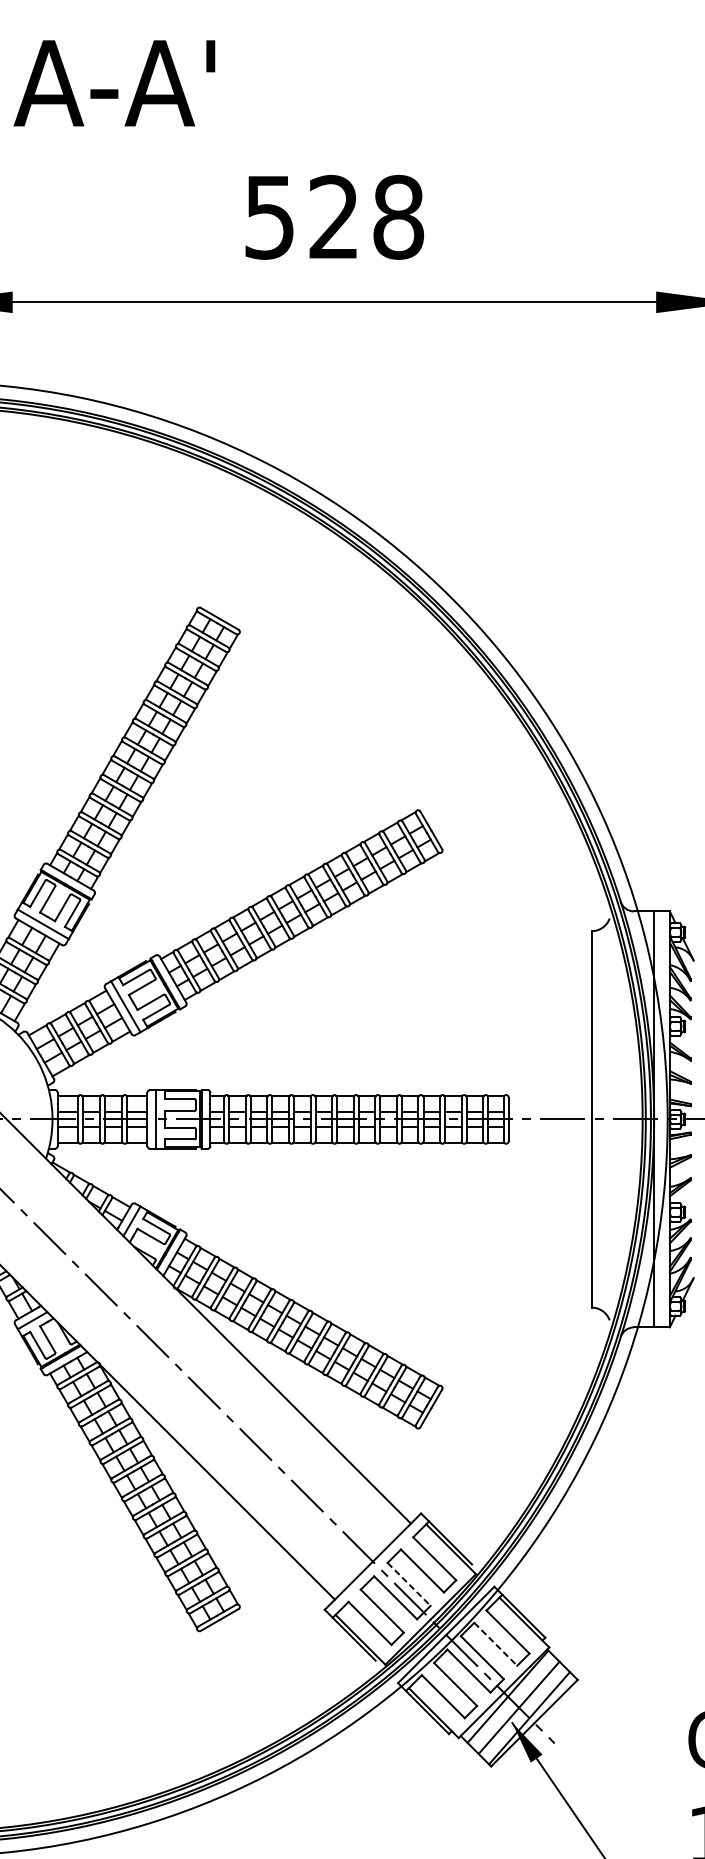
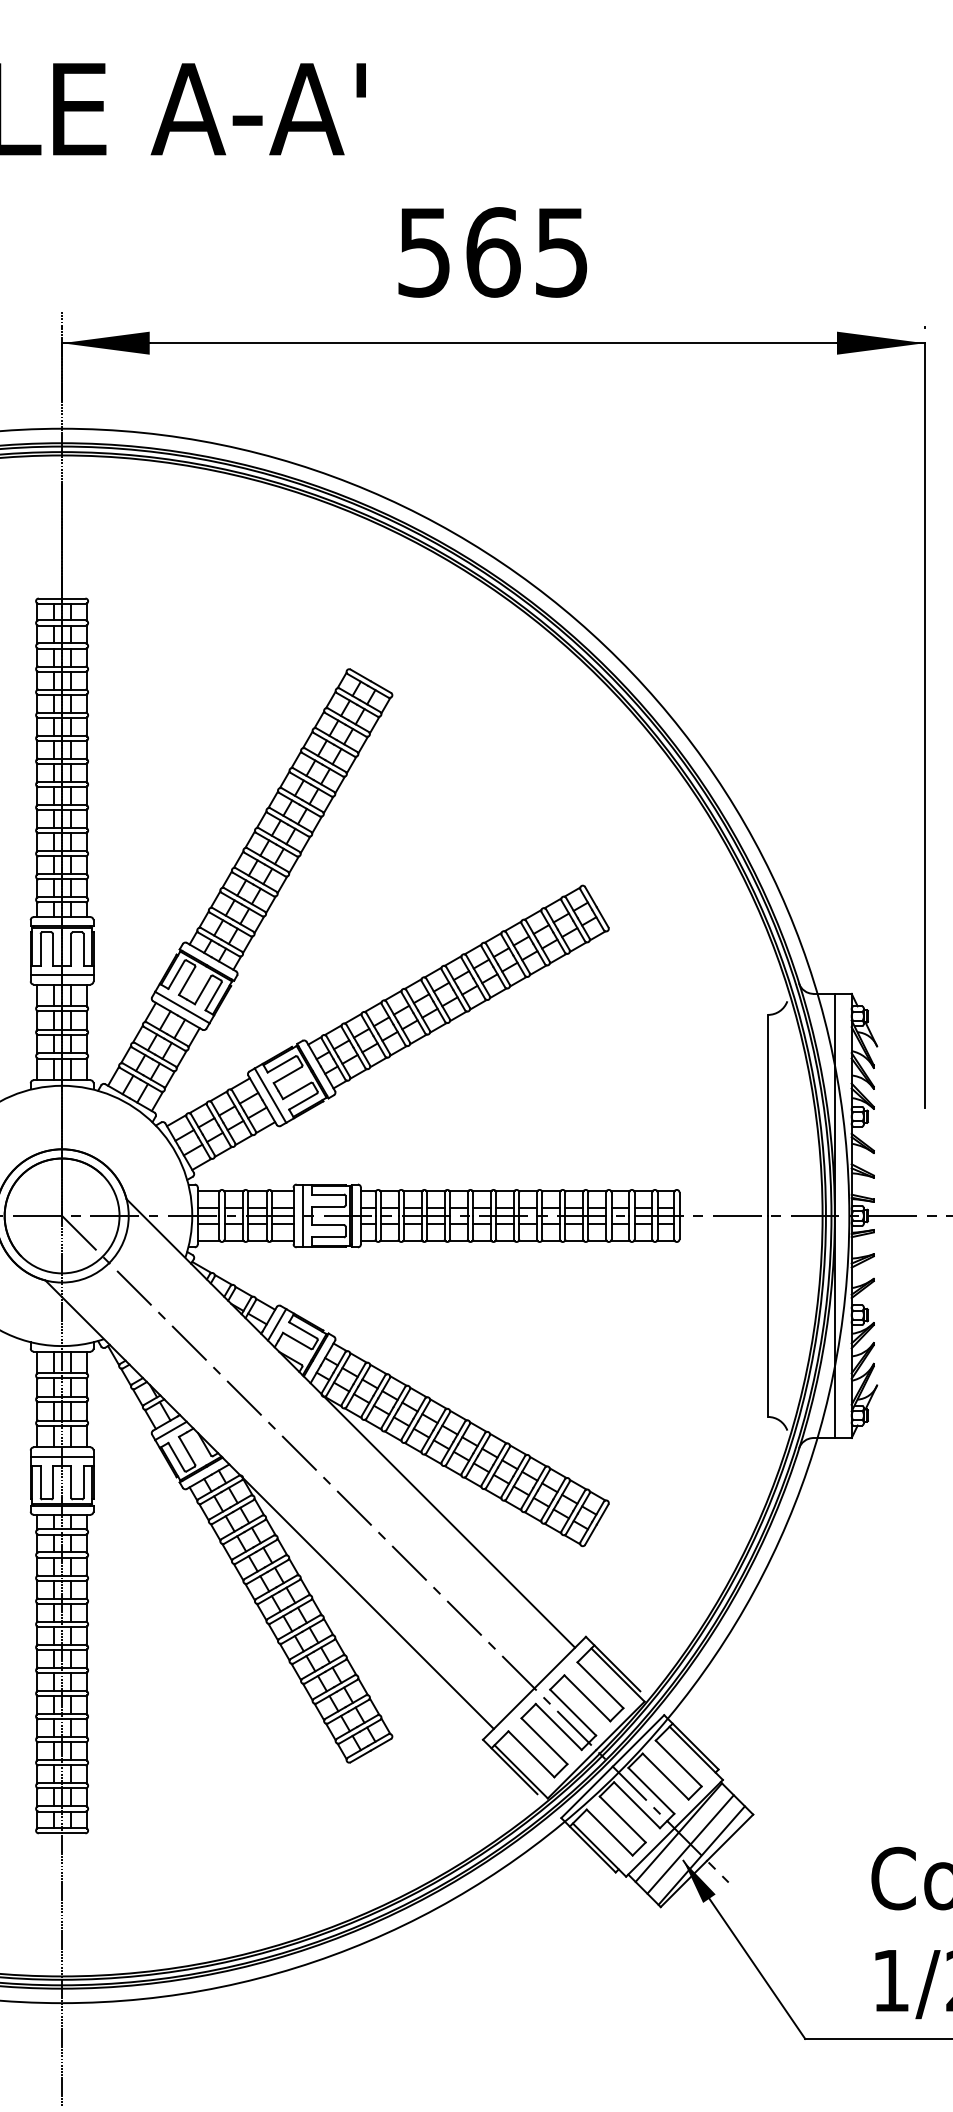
text: (366, 217) -> (527, 252), 528 -> 565
line: (409, 1584) -> (573, 1712), dashed -> solid
line: (496, 1644) -> (666, 1776), dashed -> solid

